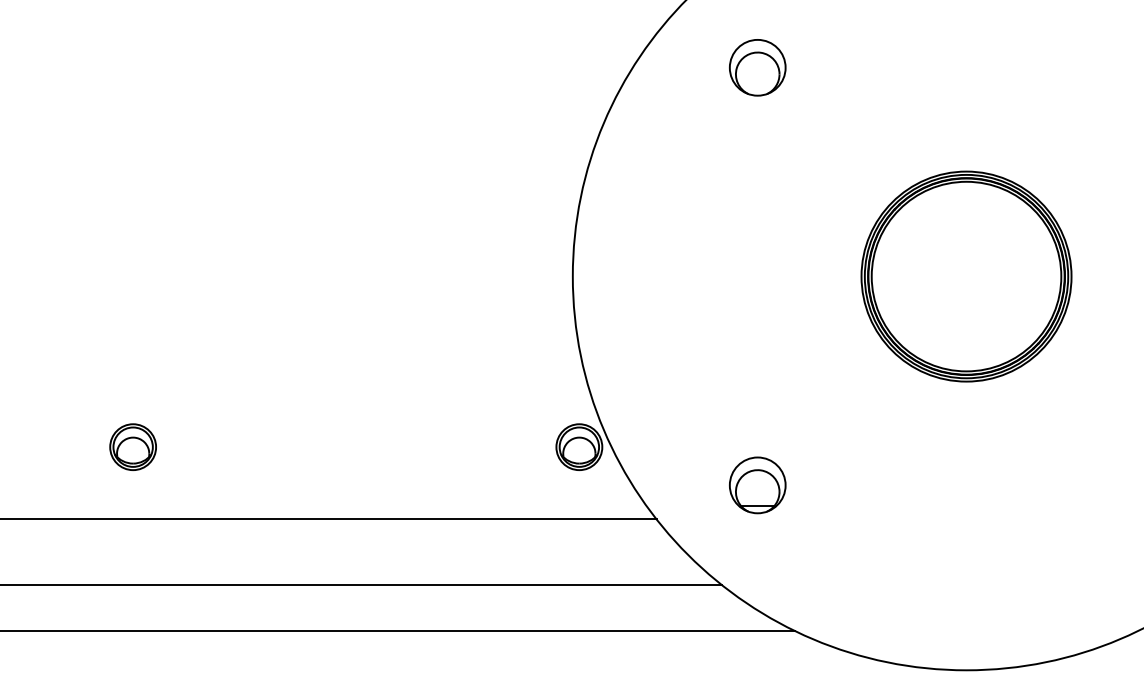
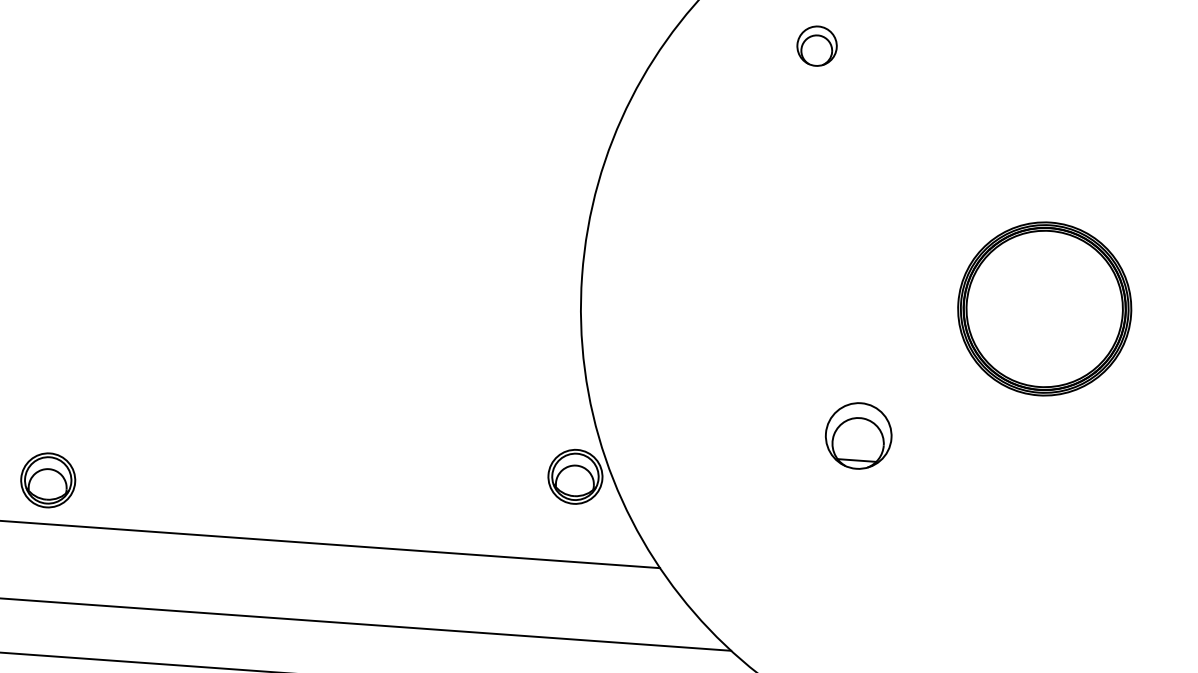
part: (757, 67) -> (816, 45), size x0.6
part: (966, 276) -> (1044, 308), size x0.7
part: (132, 446) -> (47, 479), moved
part: (757, 485) -> (858, 436), moved

